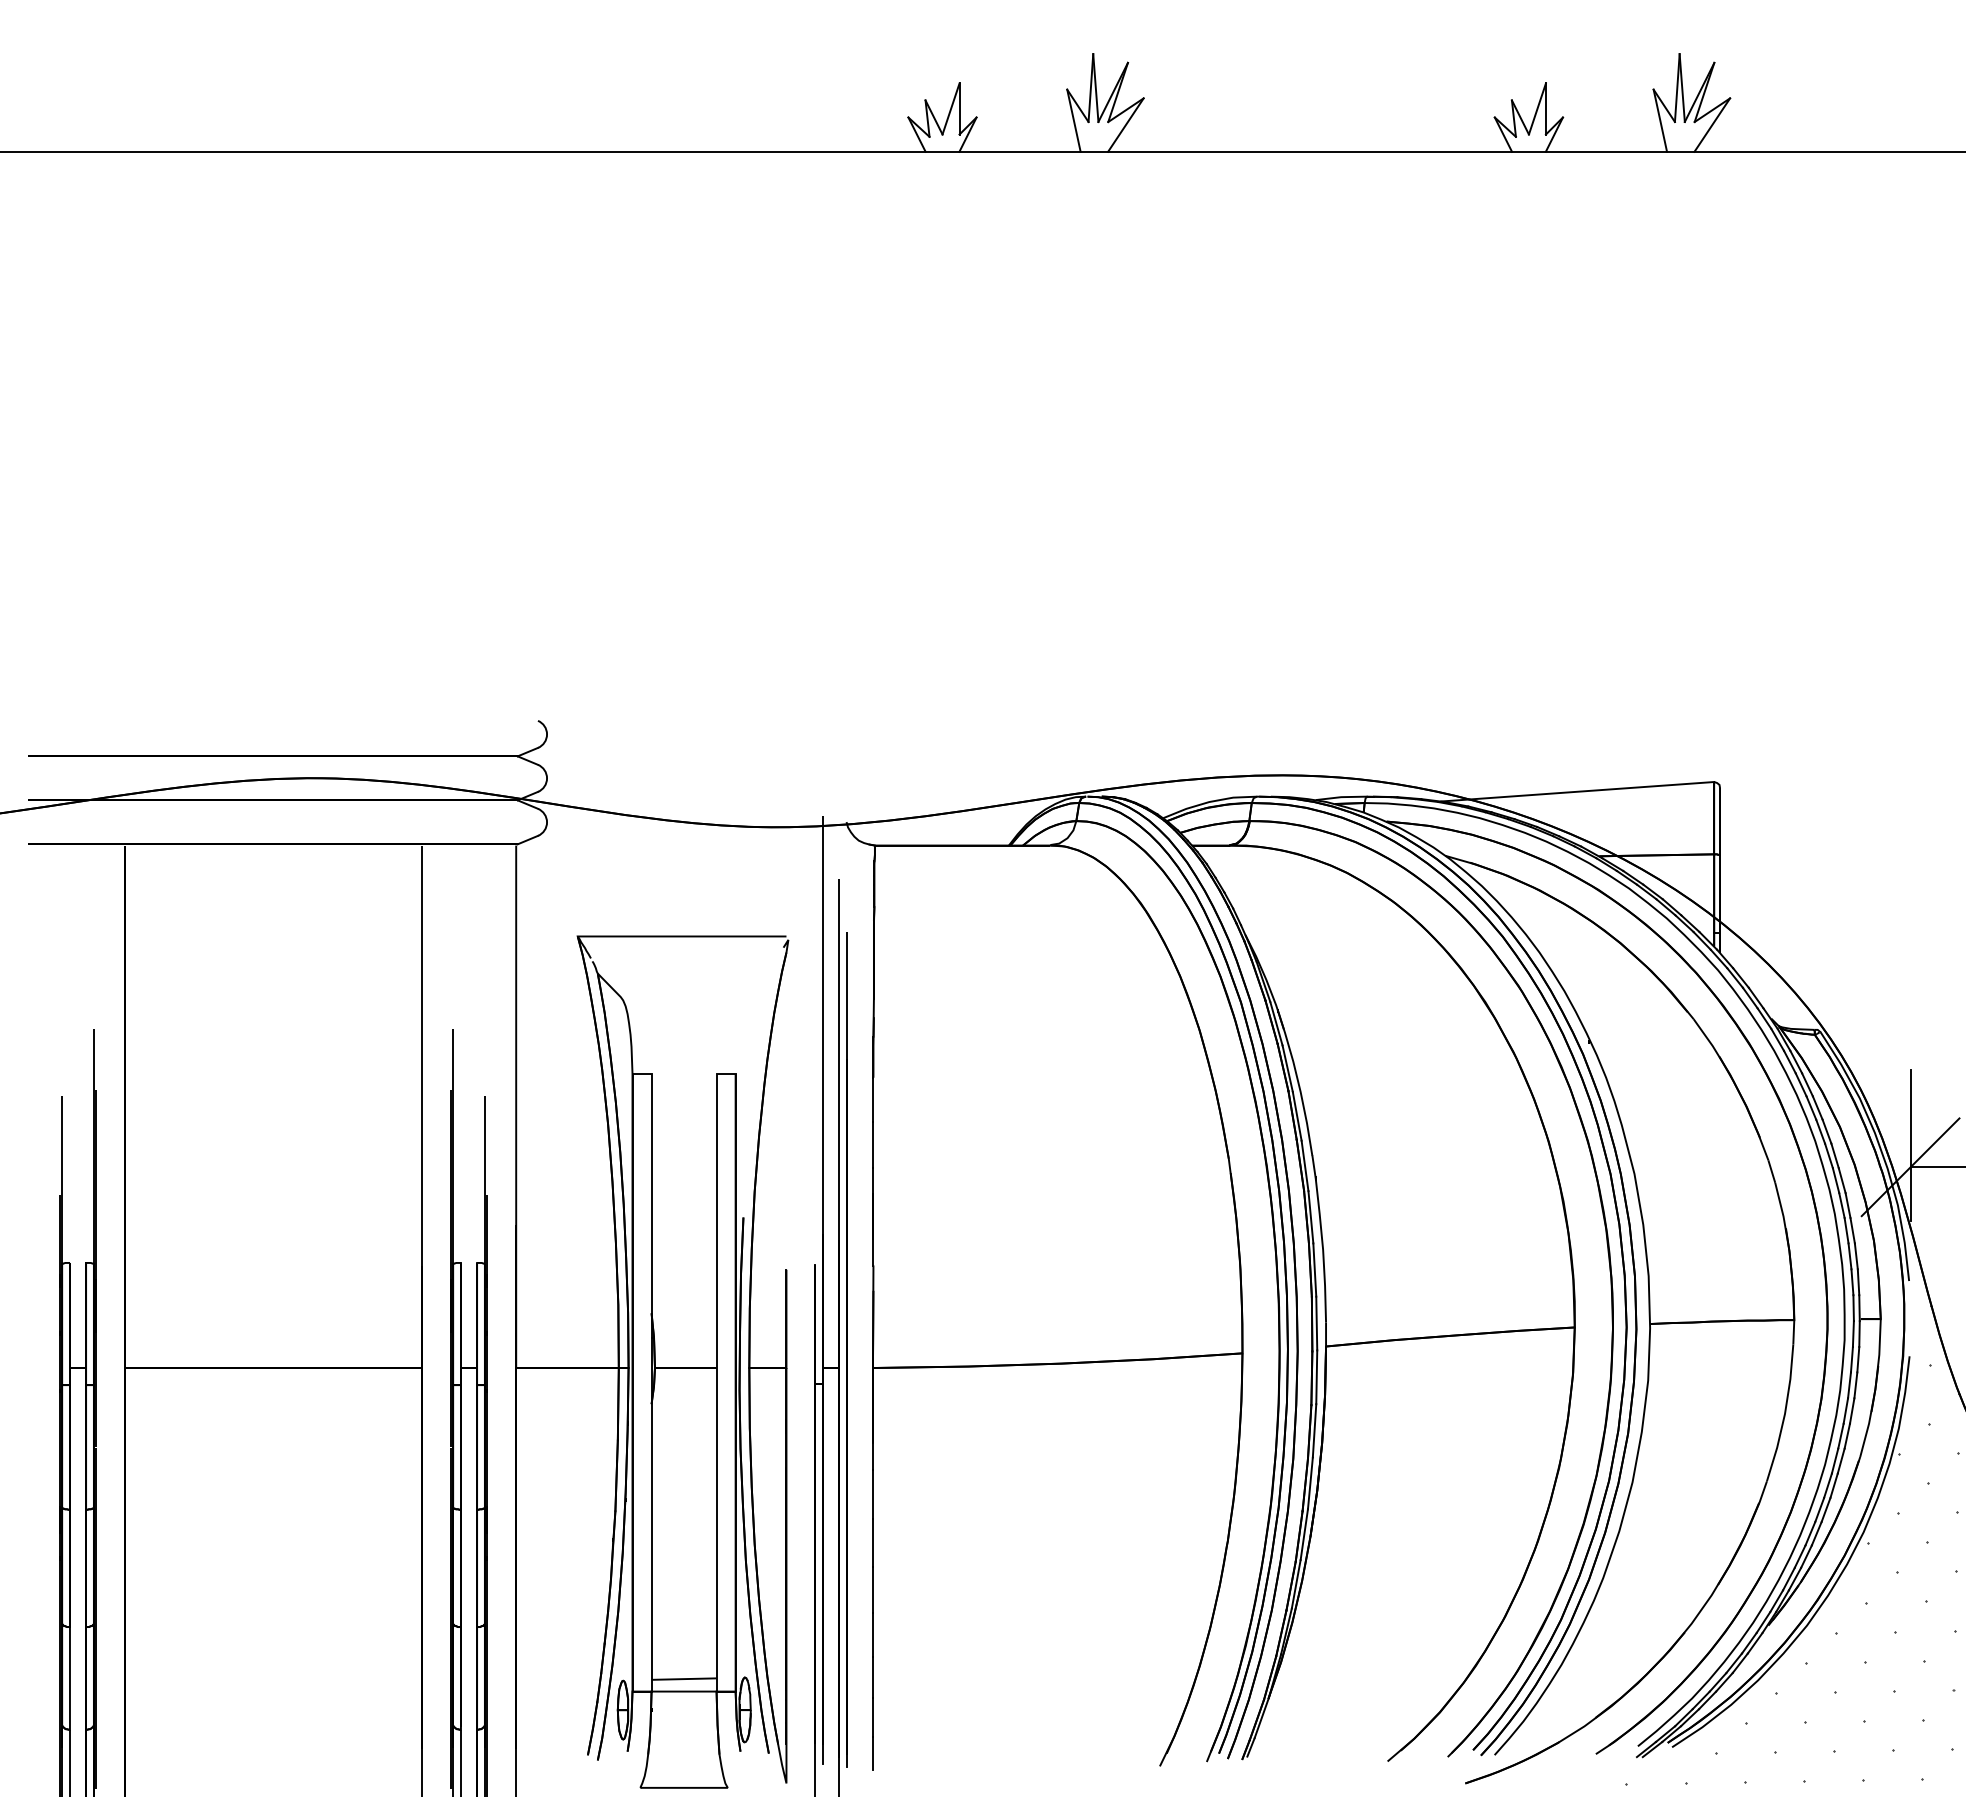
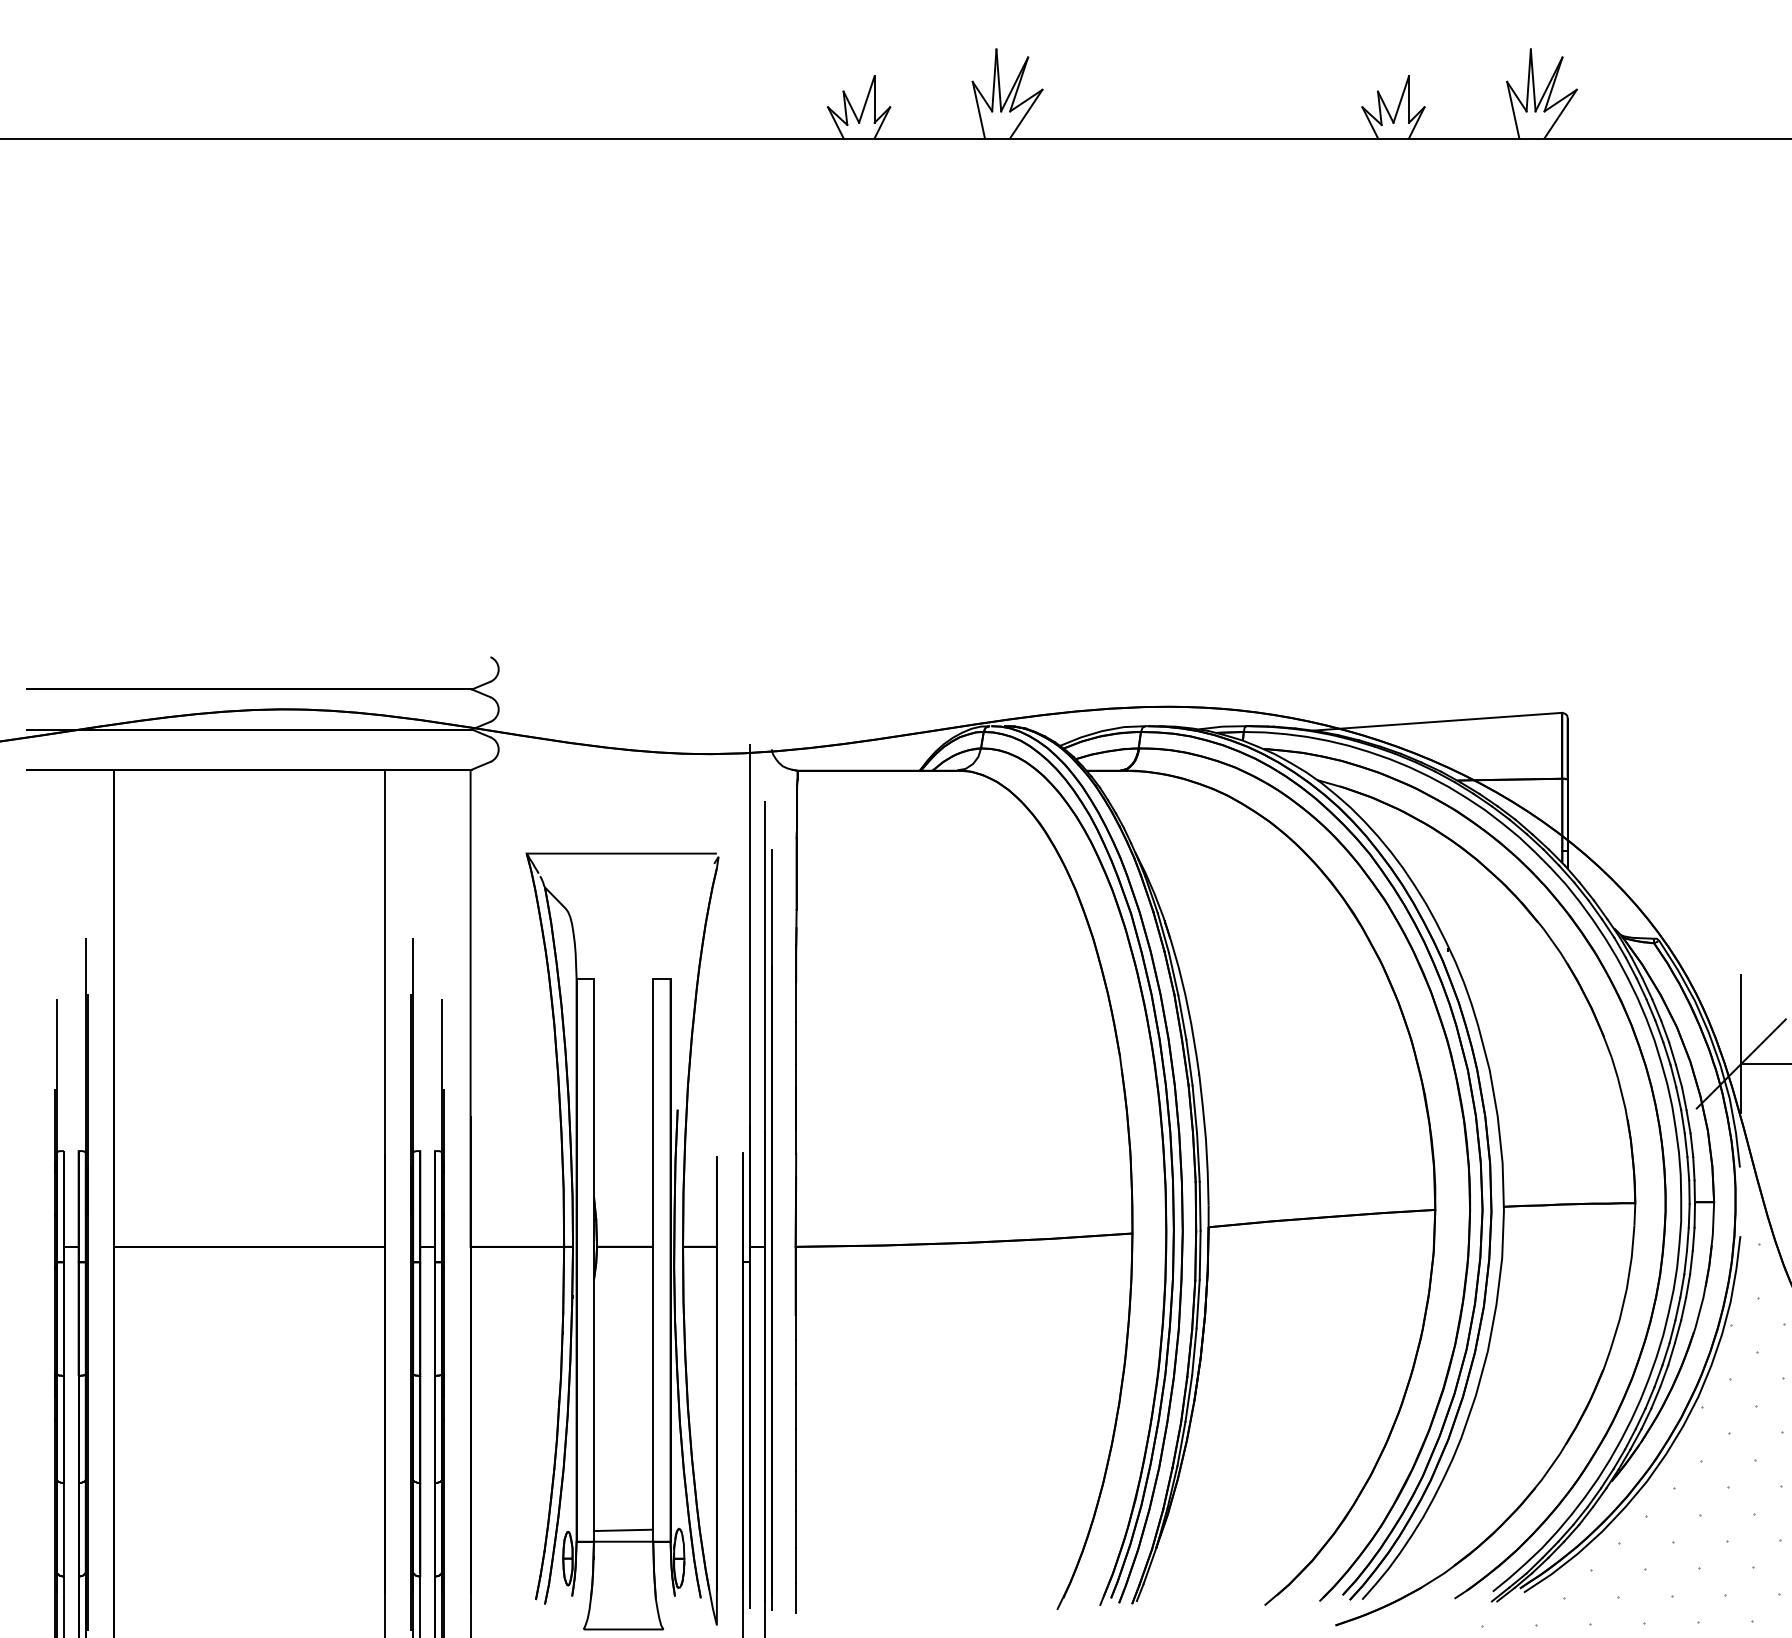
hatch: (1792, 1544) -> (1633, 1407), removed

